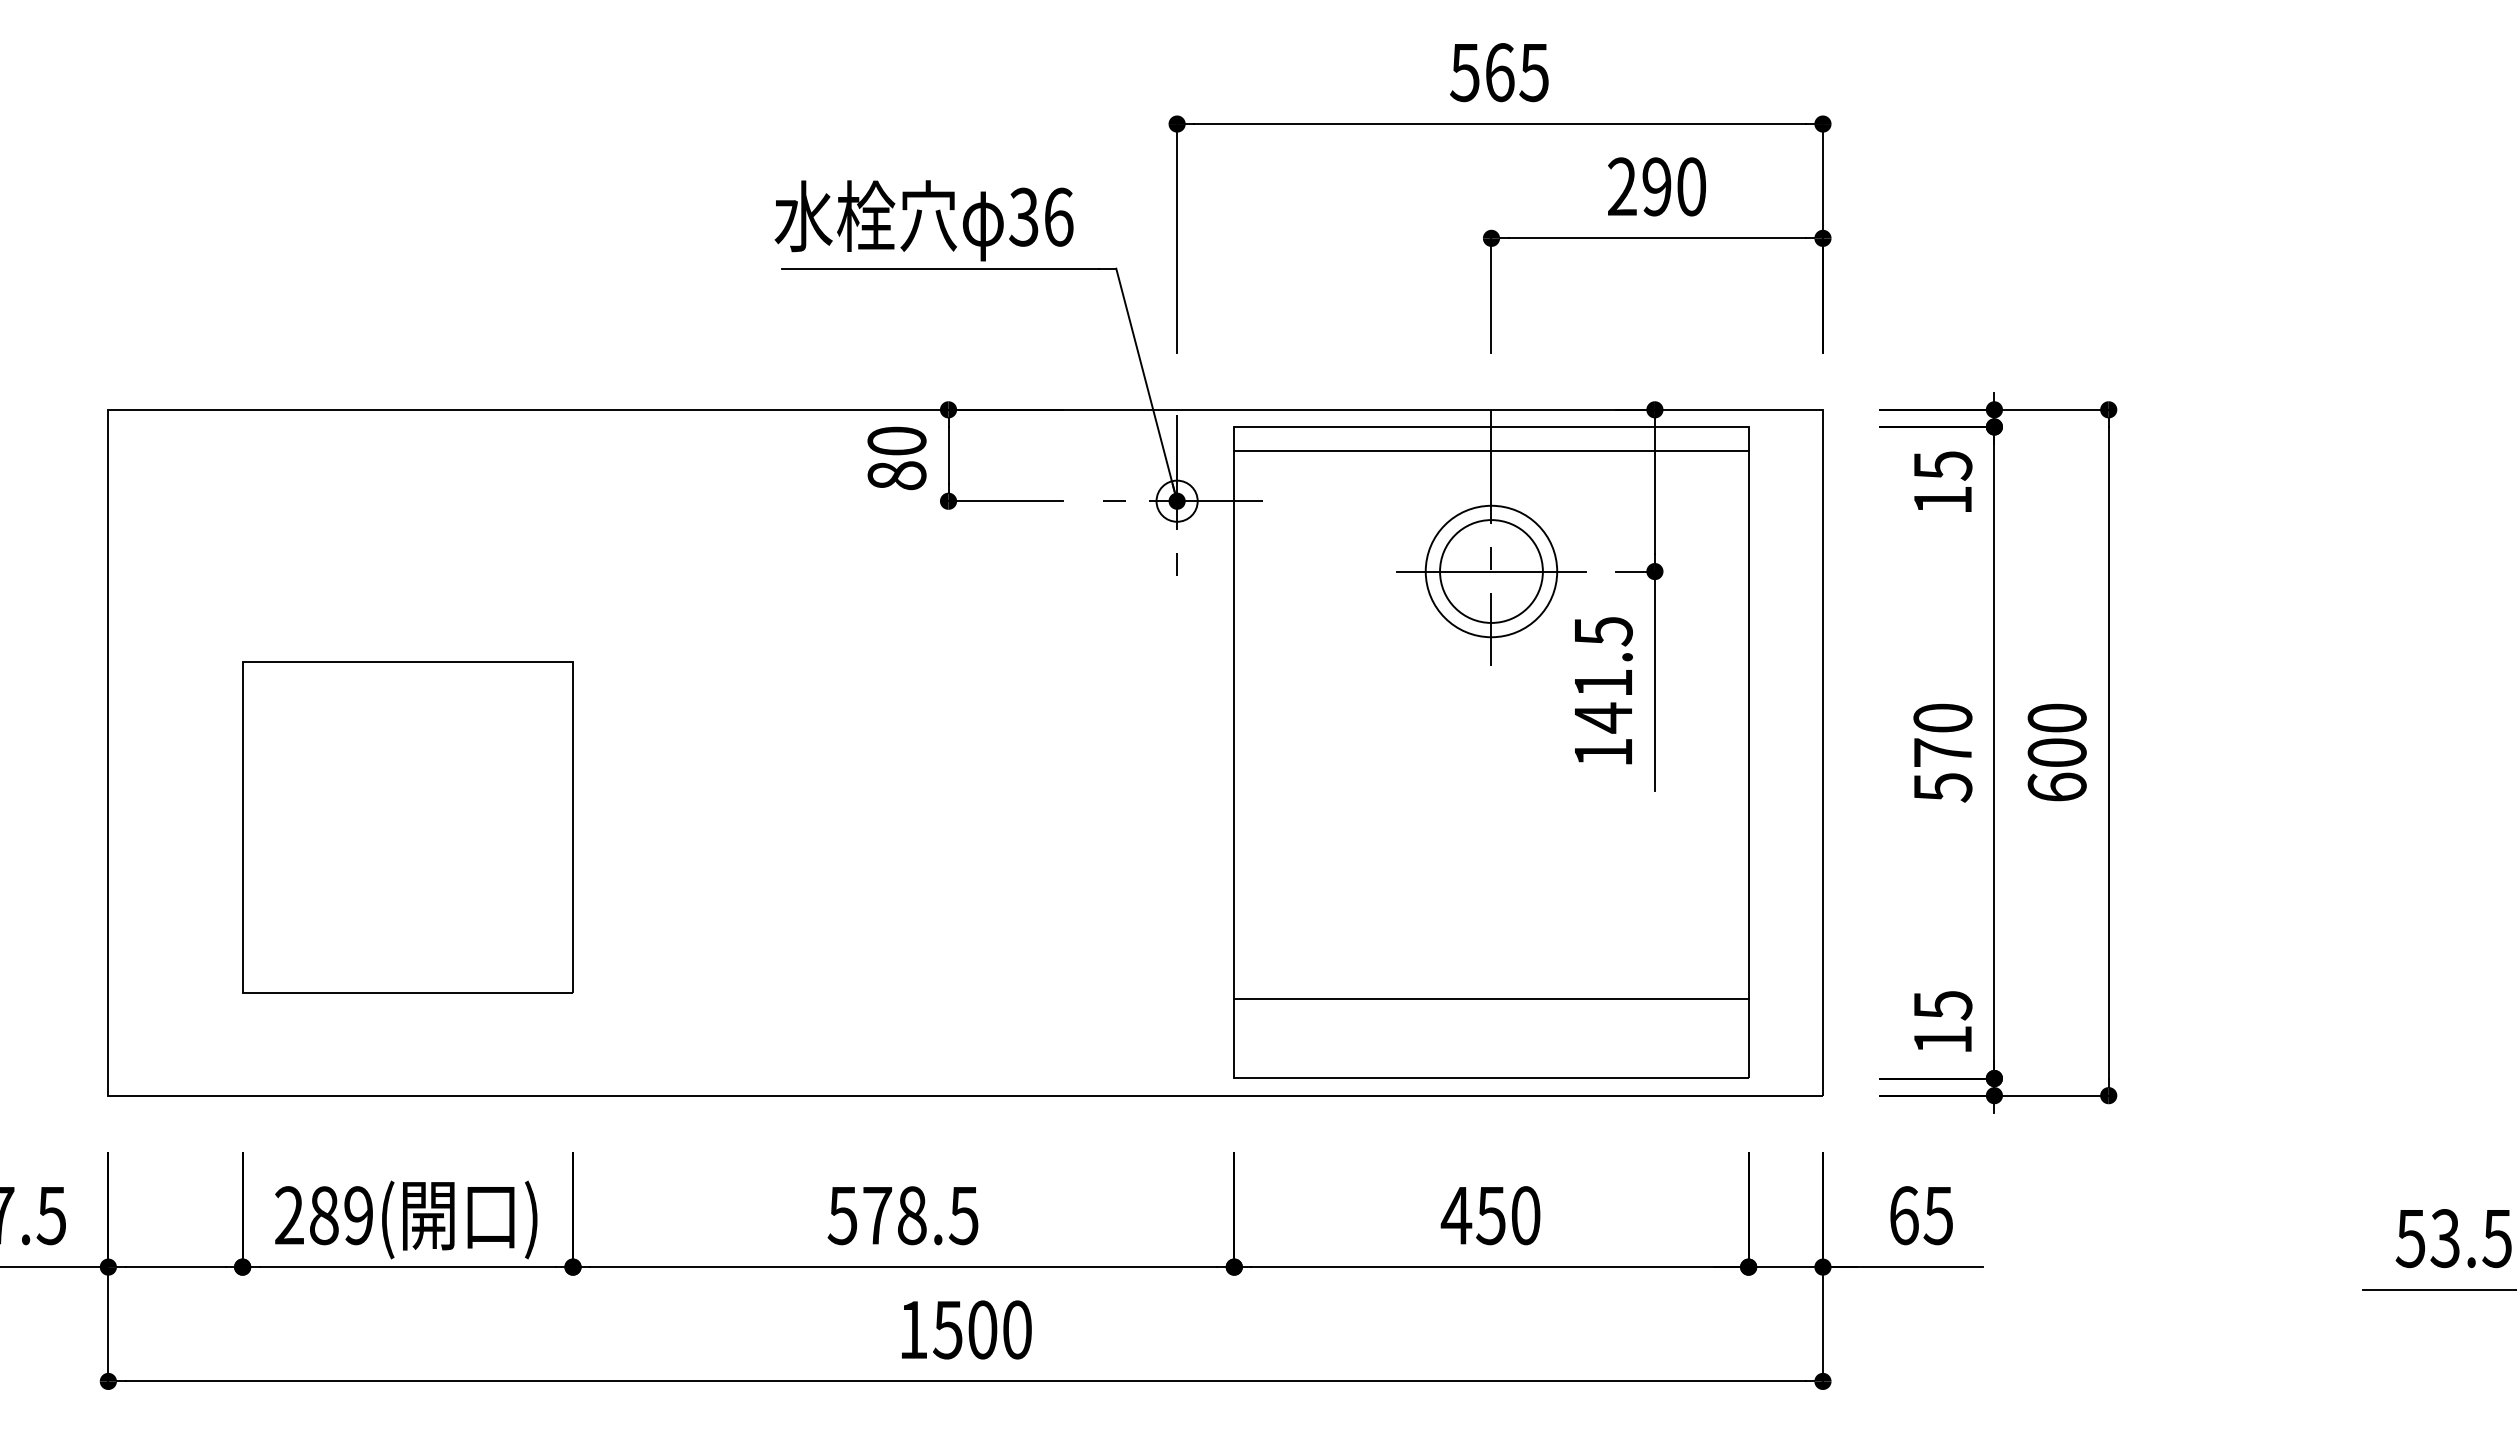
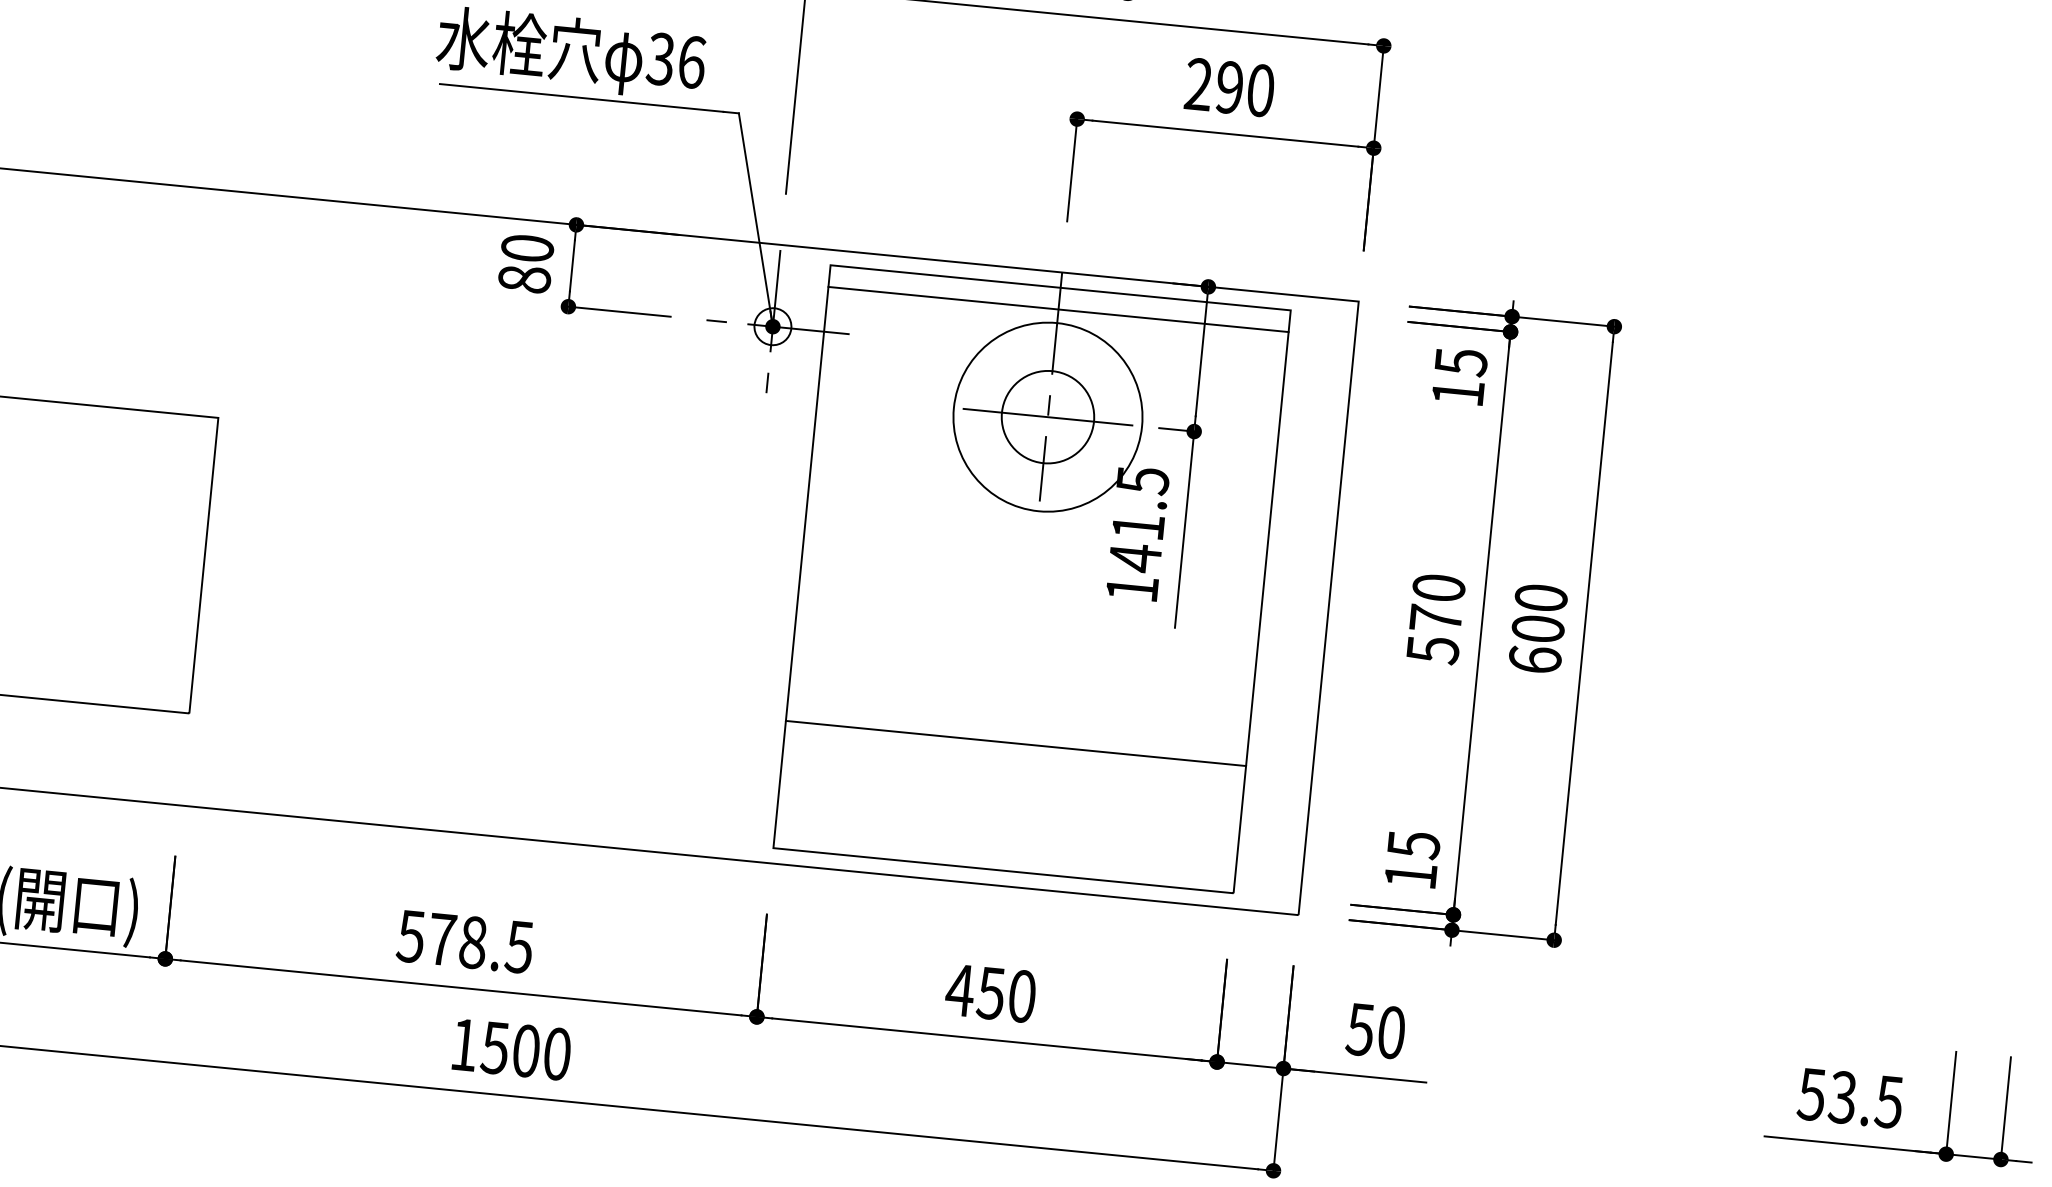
circle: (1491, 571) -> (1048, 417), size x1.6
line: (1491, 999) -> (1015, 743), moved
text: (1920, 1215) -> (1375, 1030), 65 -> 50

